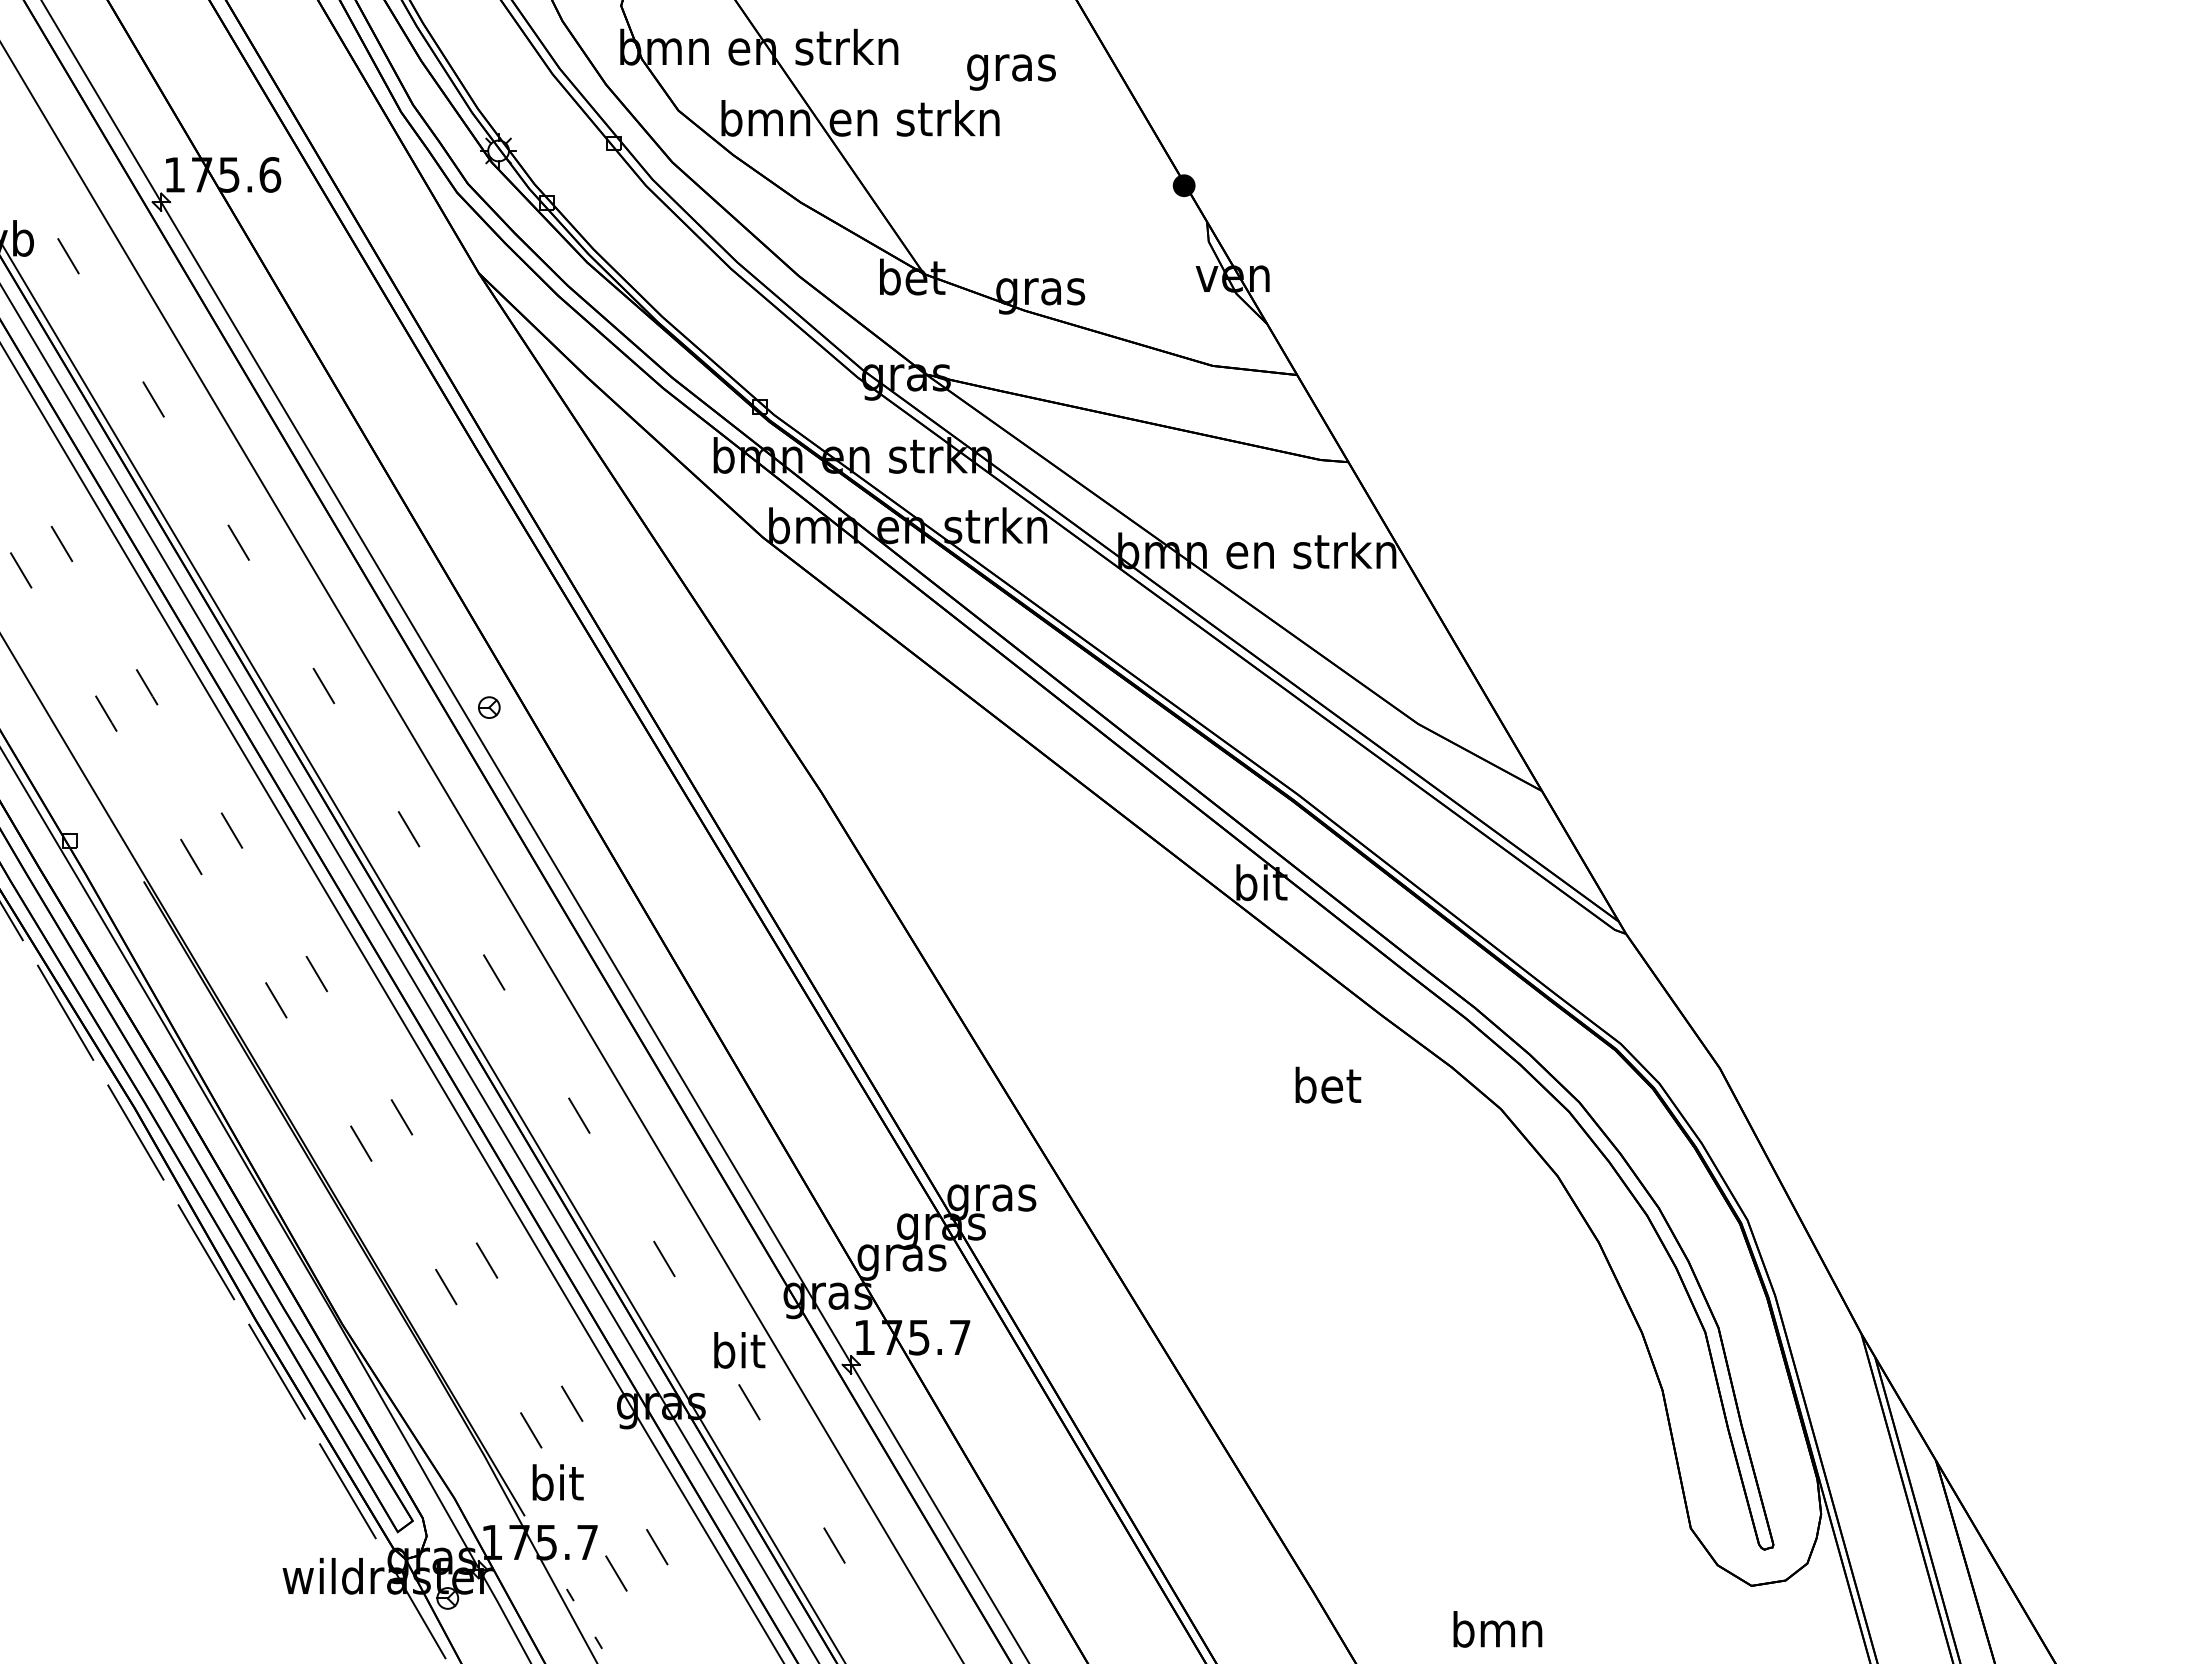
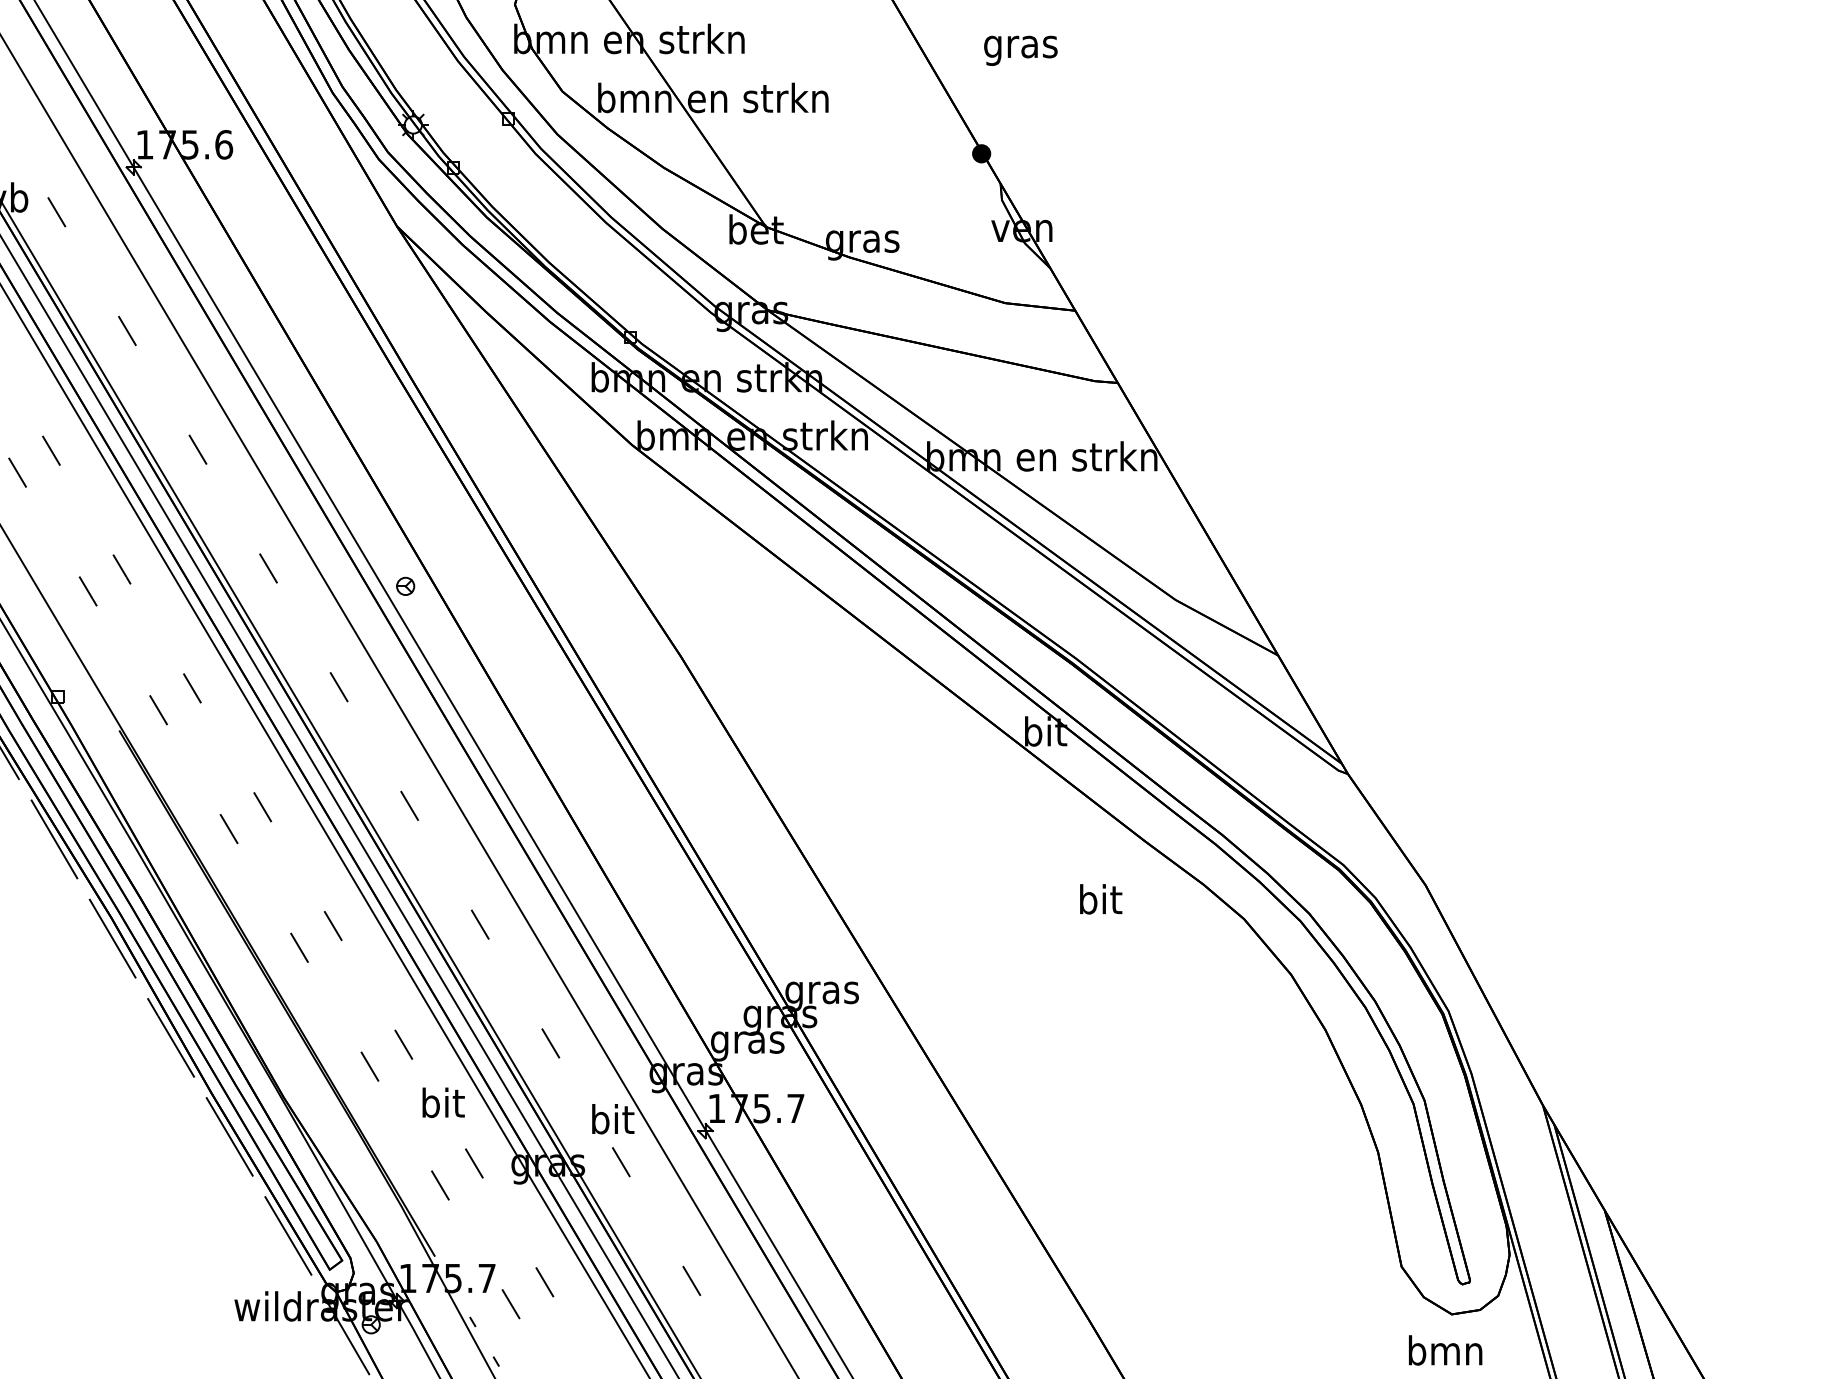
text: (1011, 72) -> (1020, 50), moved
text: (1328, 1084) -> (1101, 898), bet -> bit
text: (557, 1482) -> (443, 1102), moved
text: (1497, 1629) -> (1445, 1350), moved

